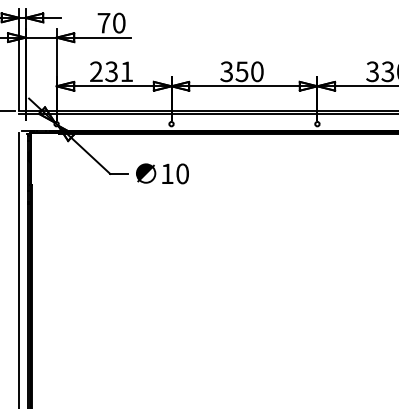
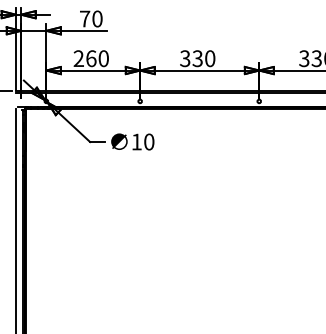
text: (119, 71) -> (97, 58), 231 -> 260
text: (242, 71) -> (198, 58), 350 -> 330

